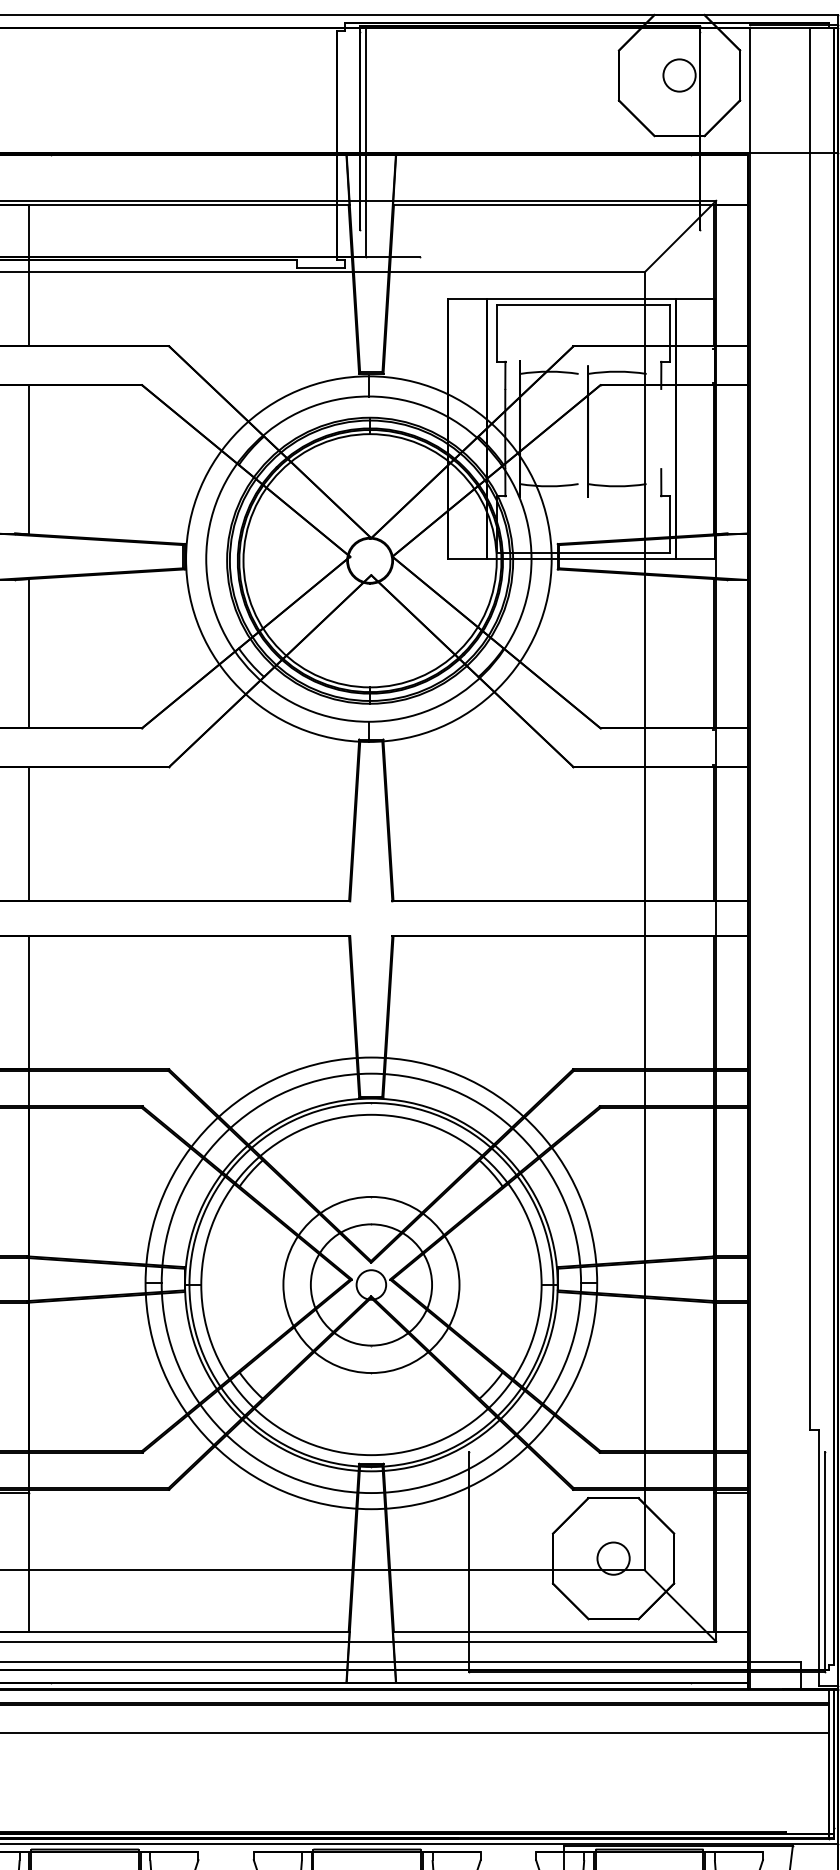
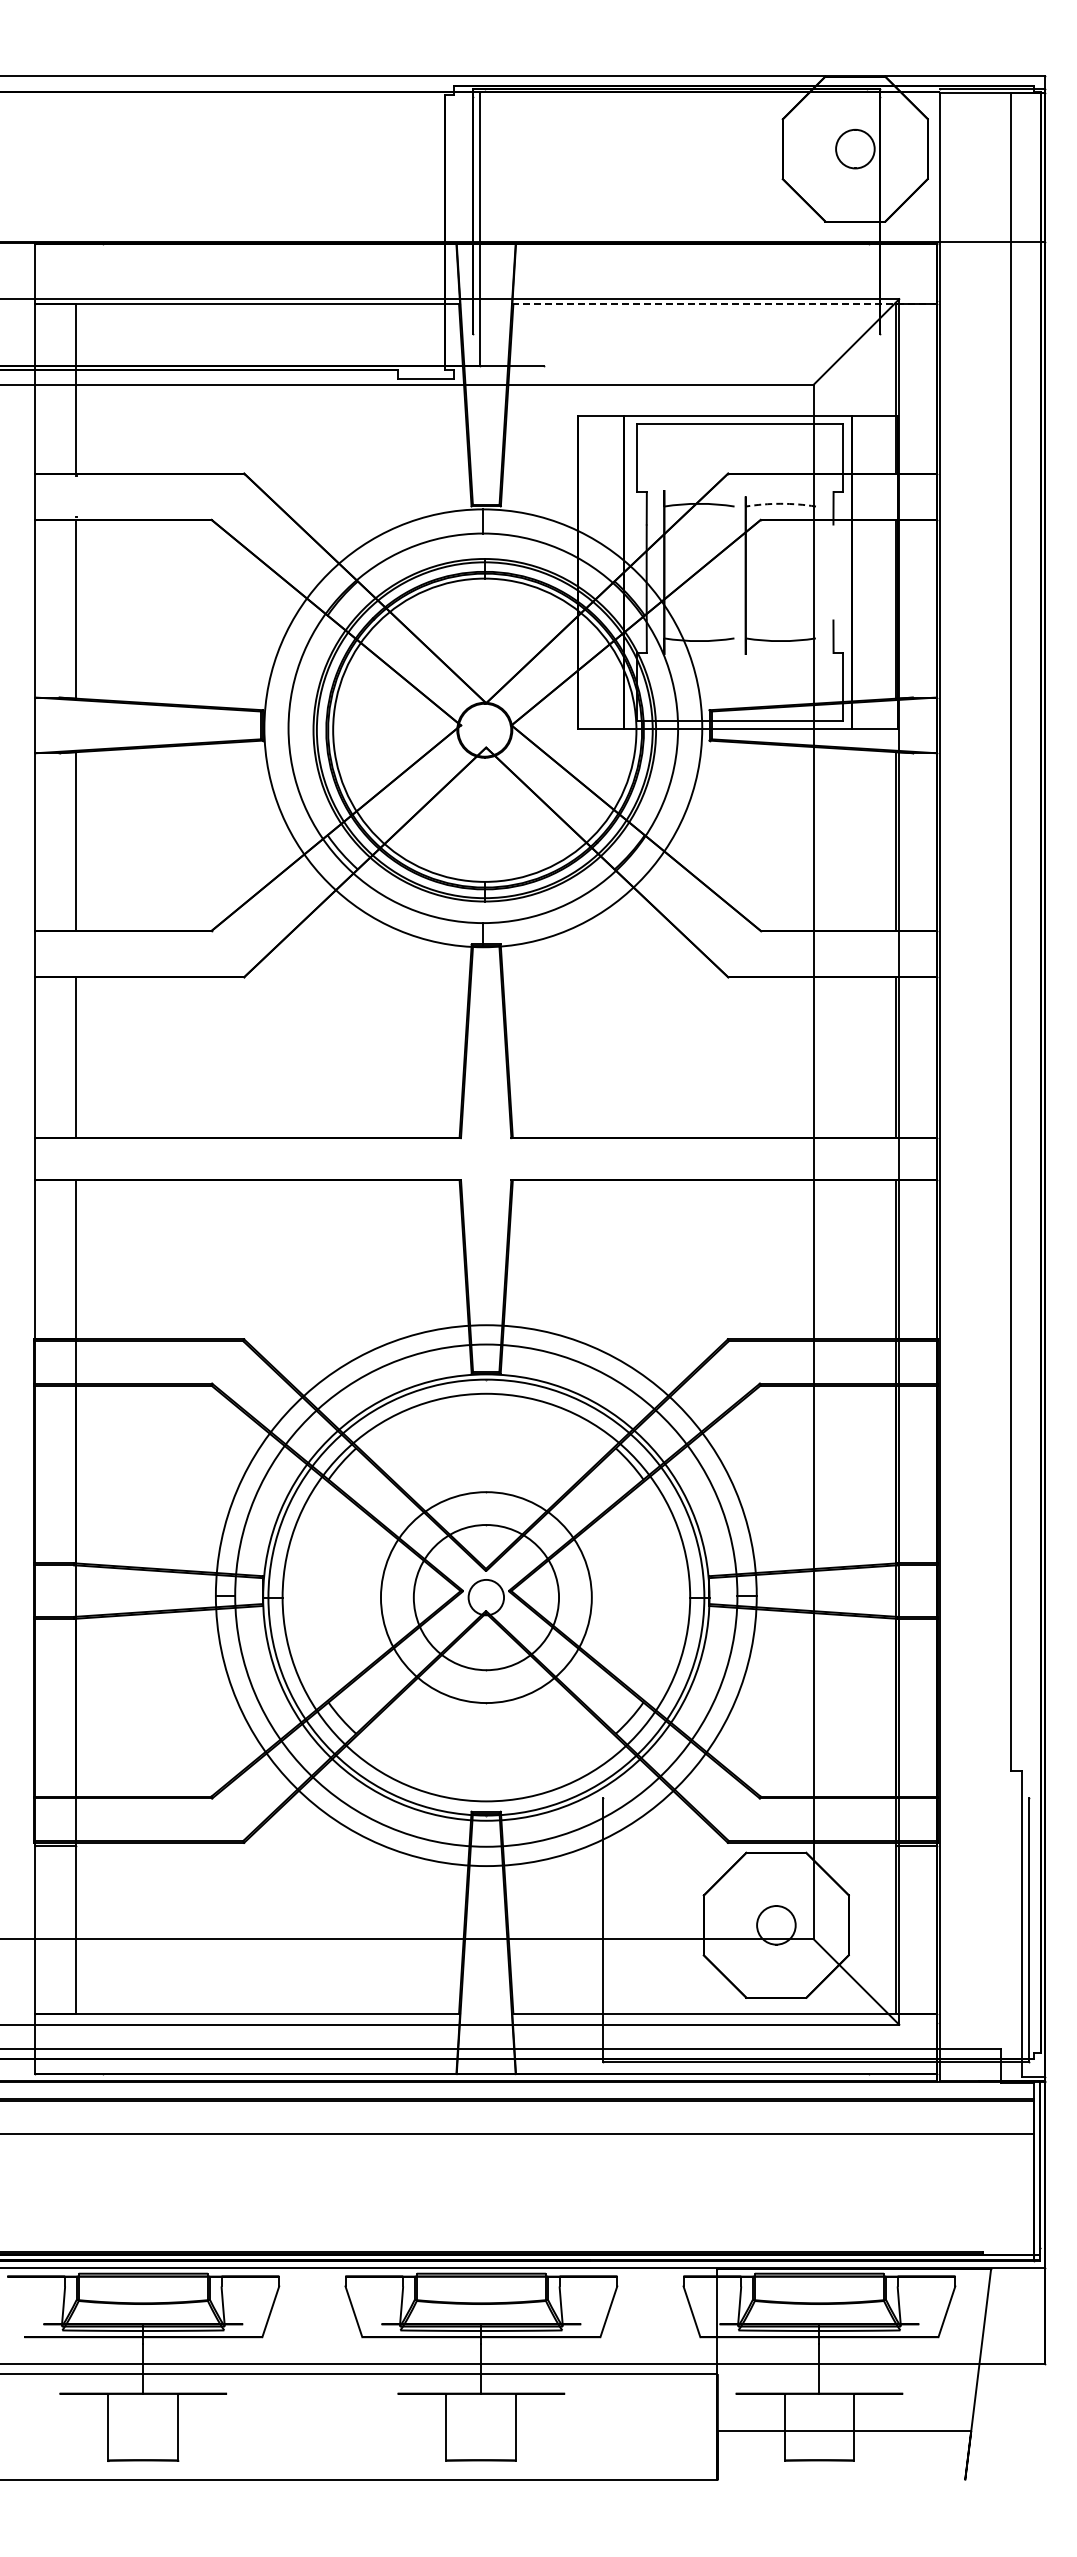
line: (570, 205) -> (724, 304), solid -> dashed
arc: (617, 371) -> (780, 503), solid -> dashed

